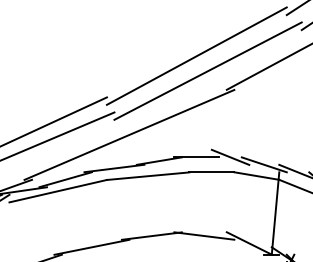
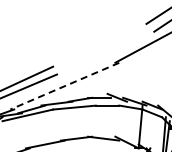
line: (196, 56) -> (99, 45), removed
line: (207, 70) -> (105, 52), removed
line: (128, 135) -> (64, 86), solid -> dashed

